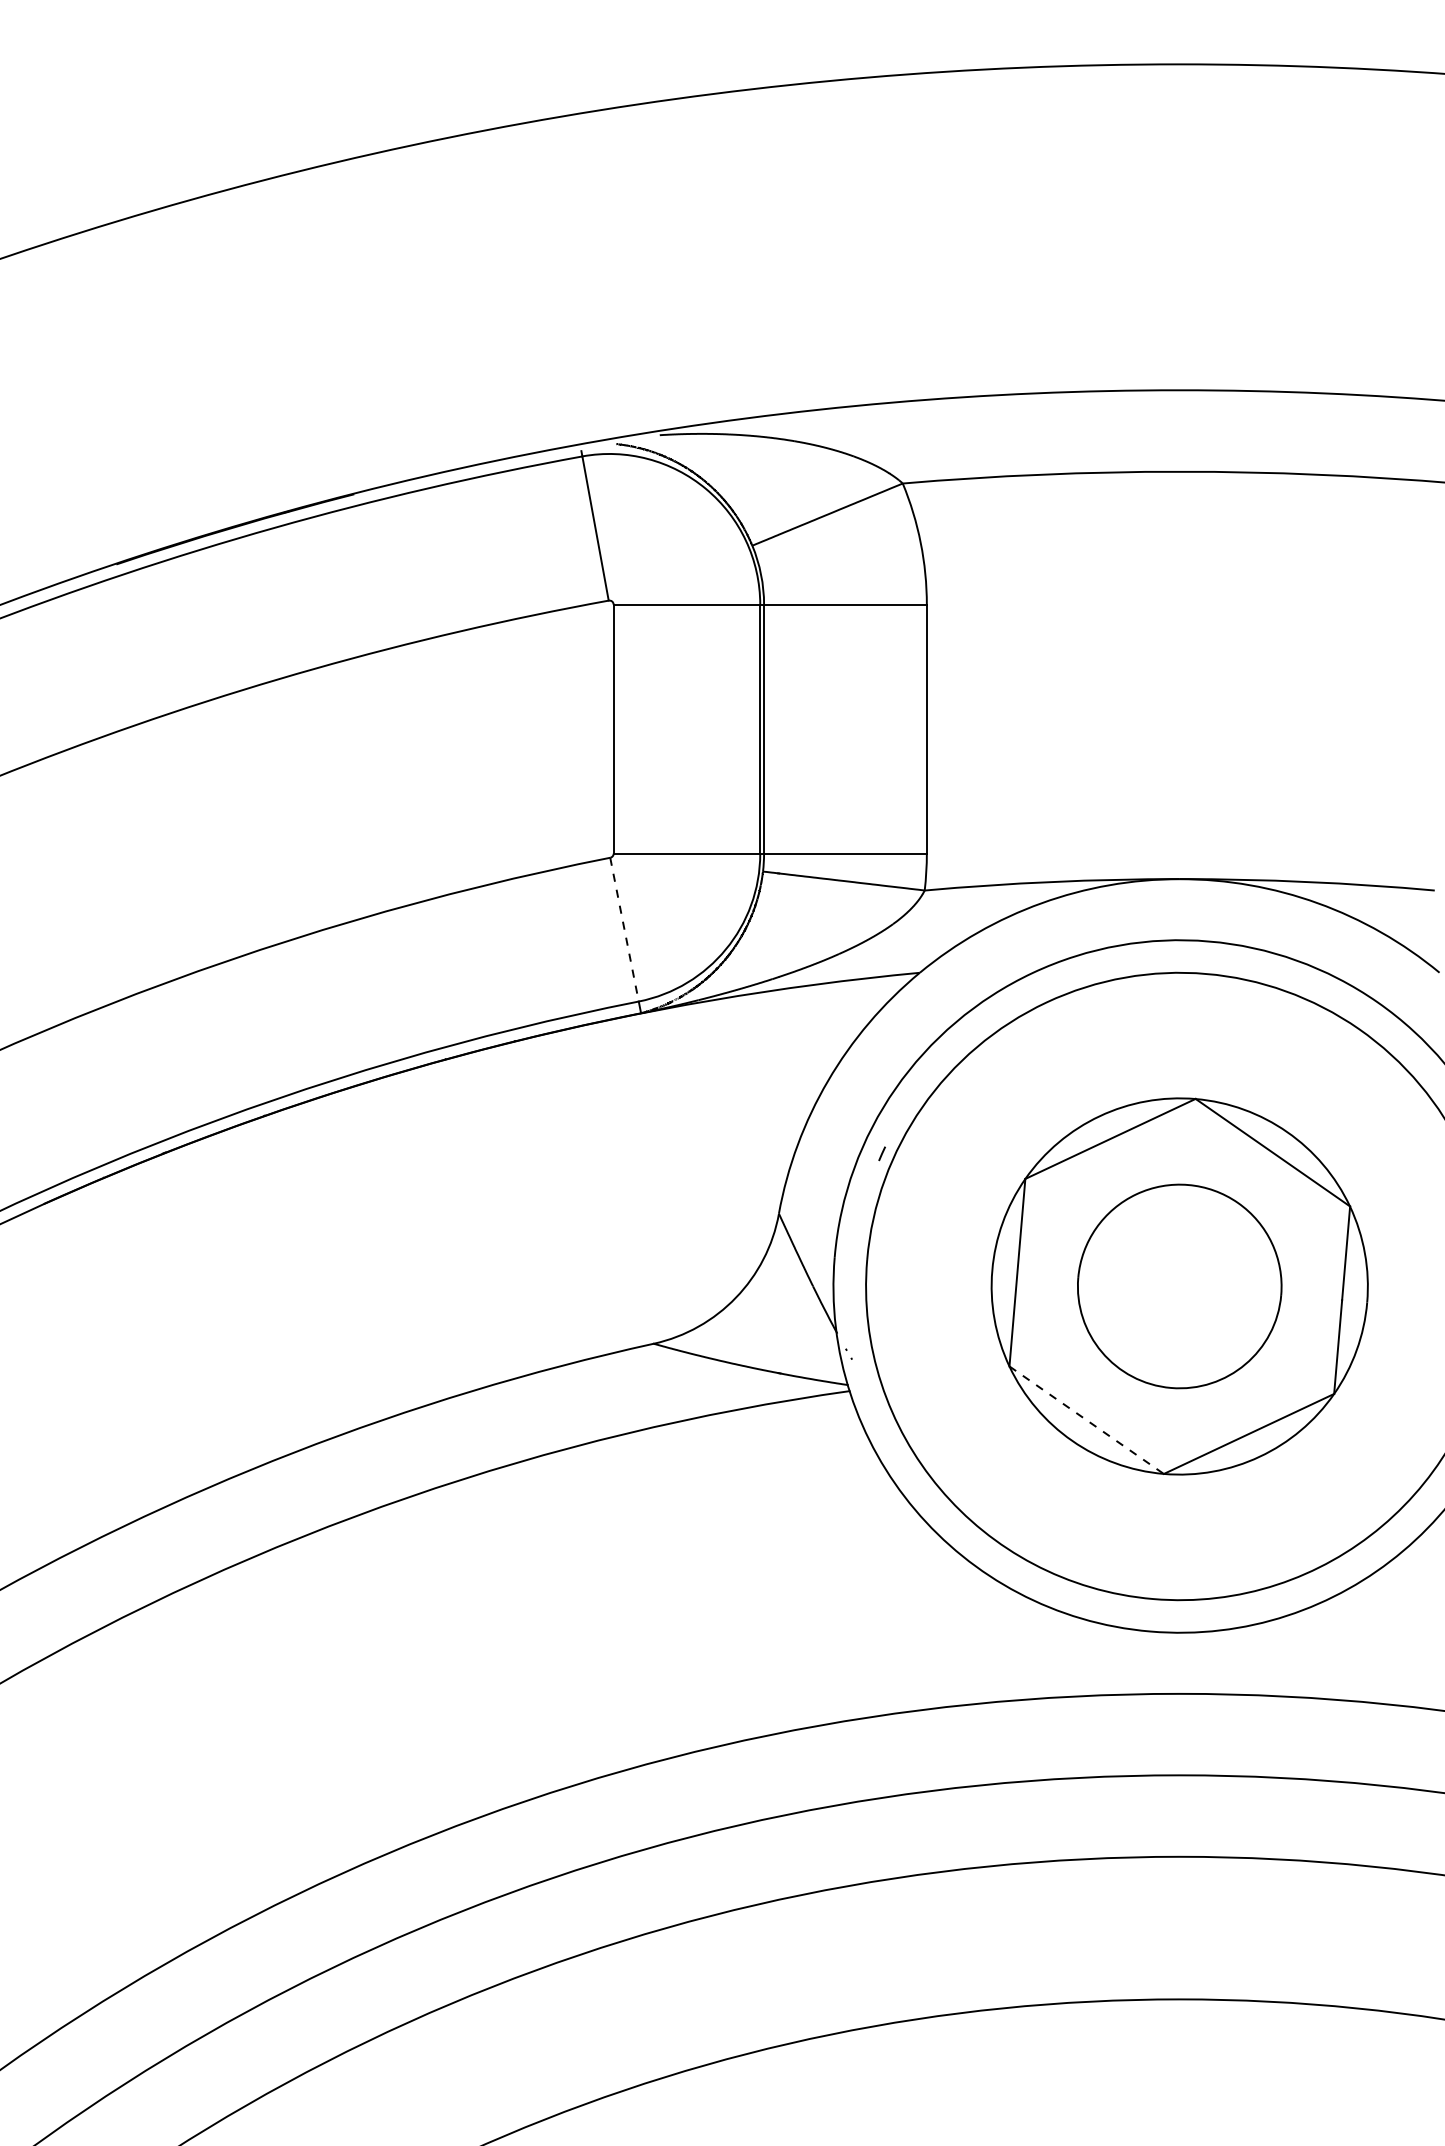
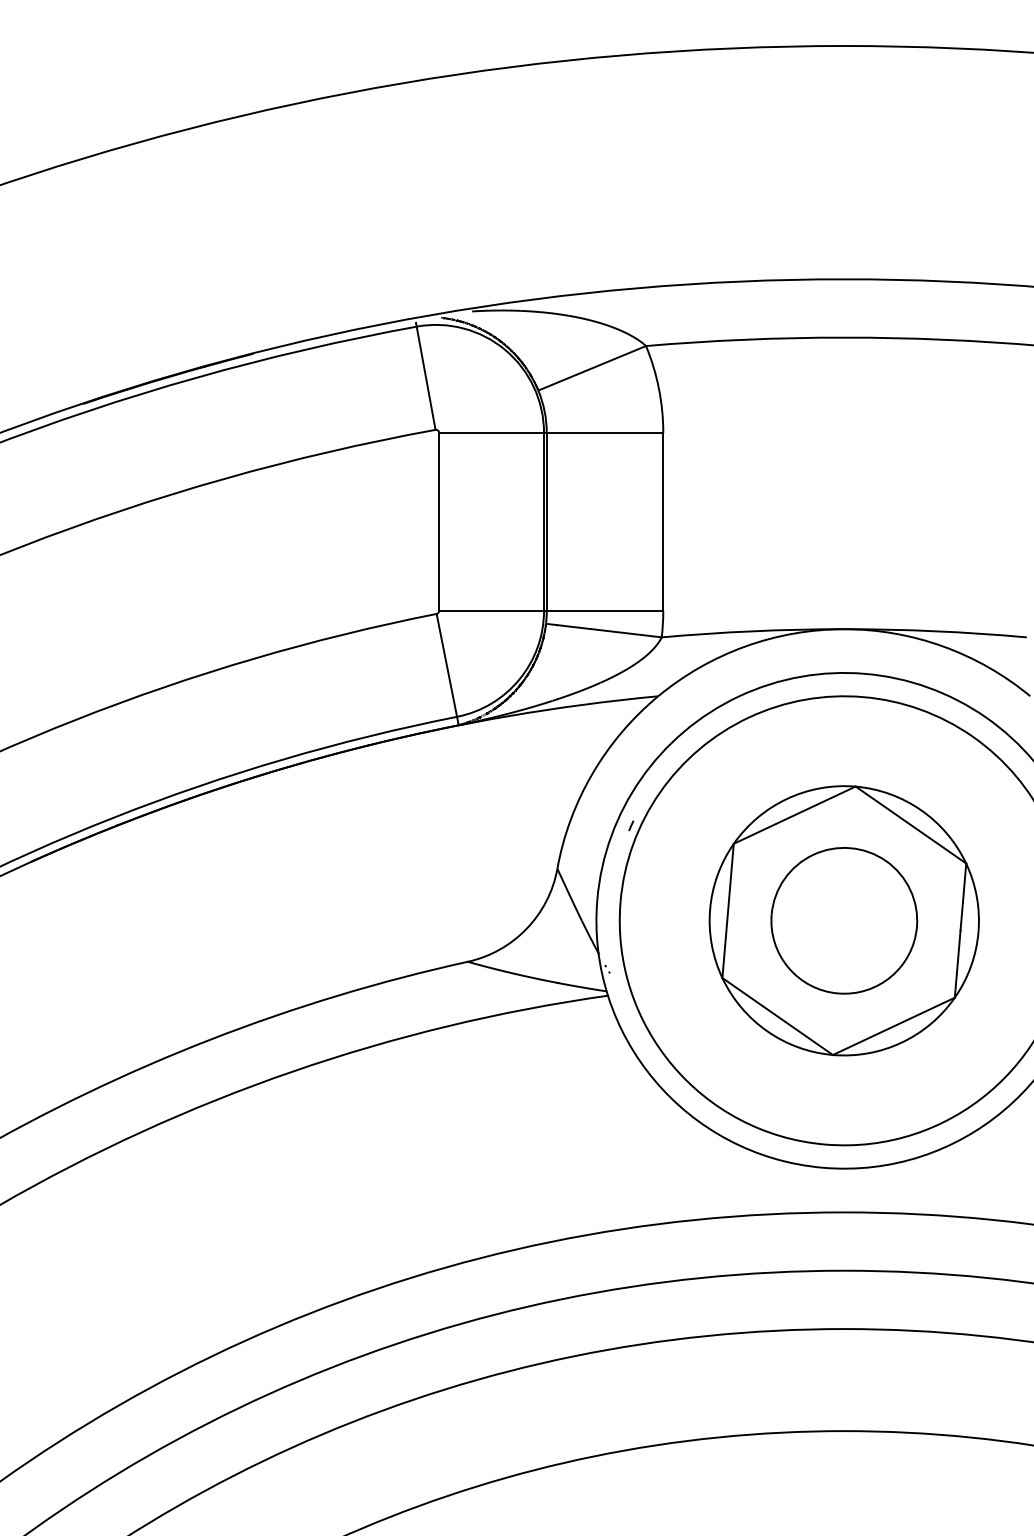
line: (624, 930) -> (446, 665), dashed -> solid
line: (1087, 1420) -> (778, 1016), dashed -> solid

